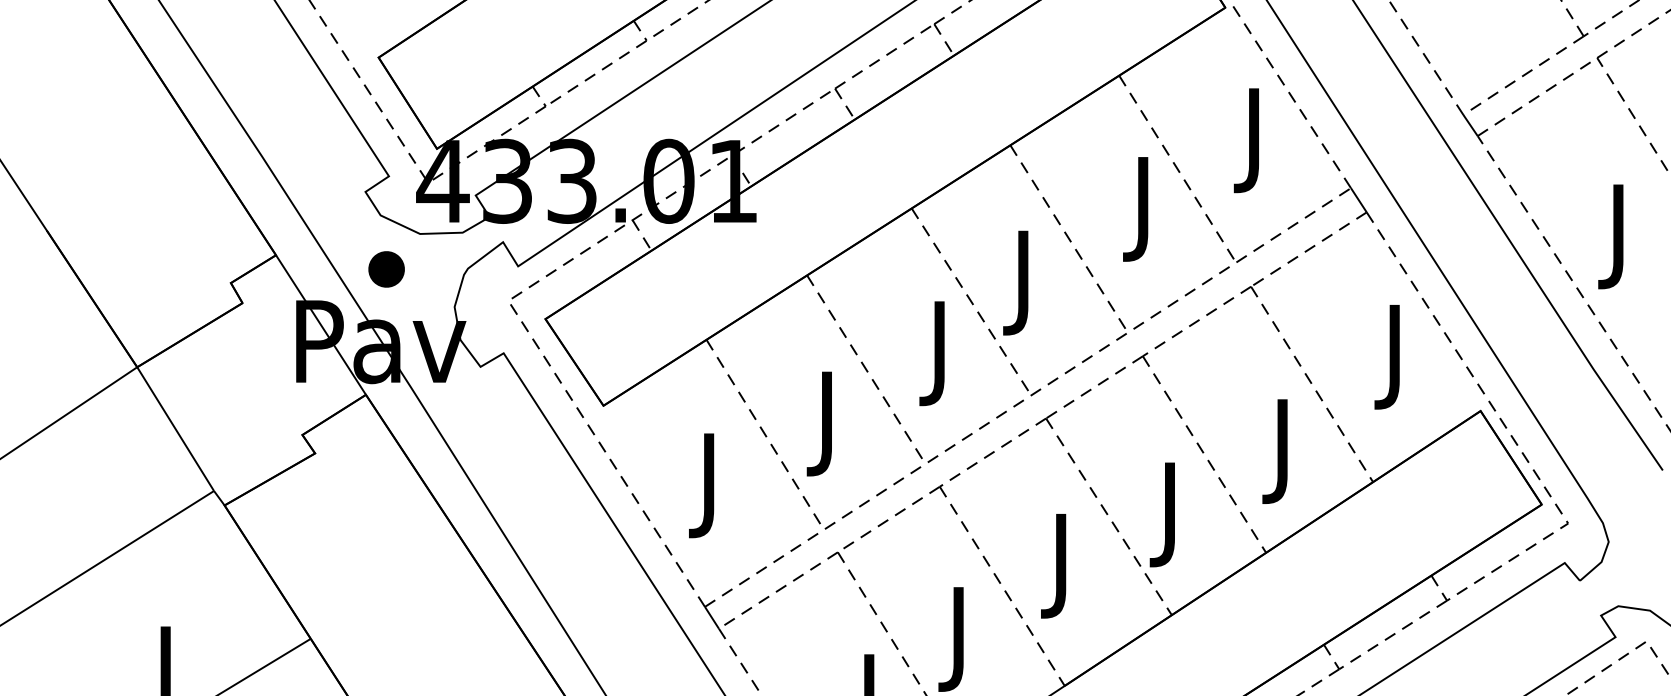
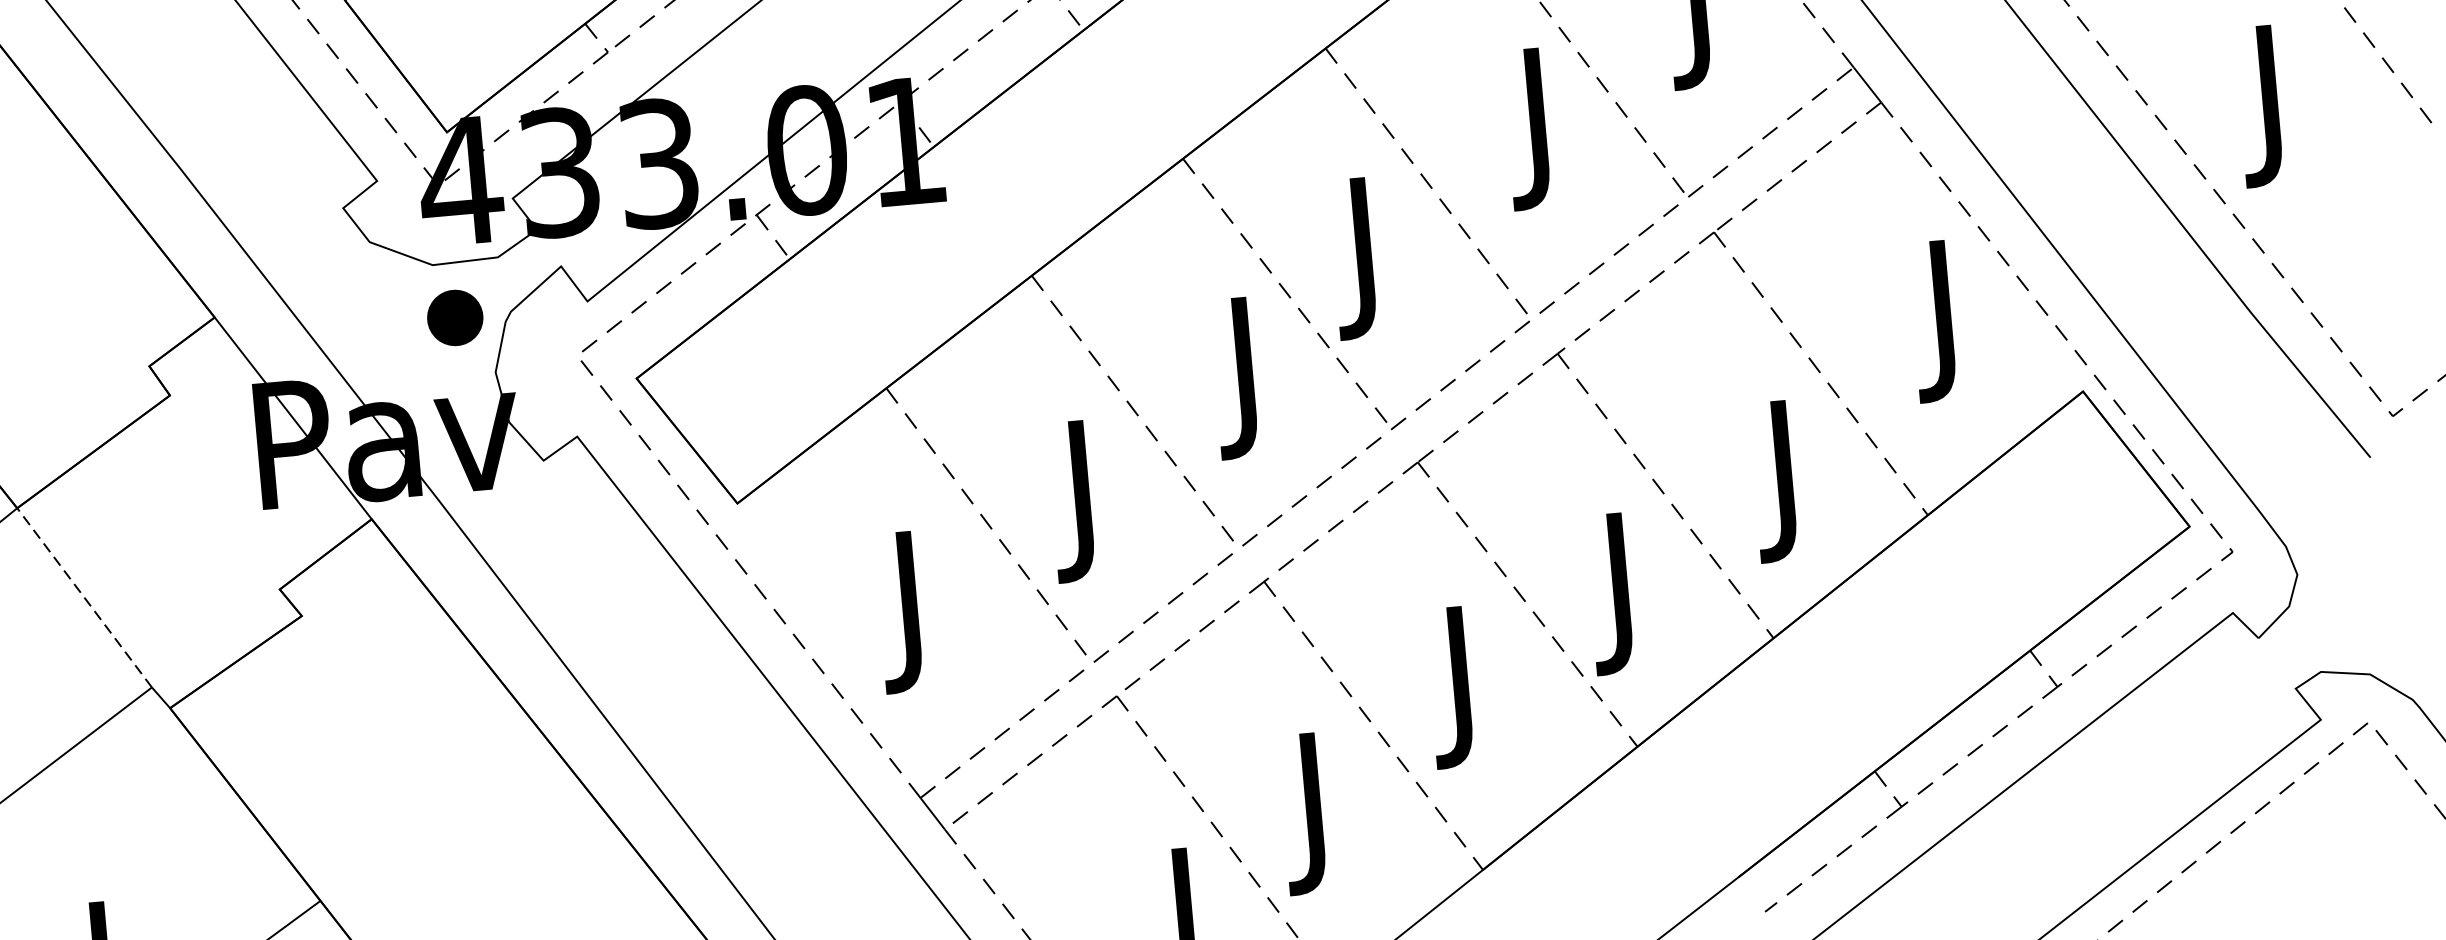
part: (386, 269) -> (455, 318), moved
line: (175, 429) -> (84, 598), solid -> dashed

